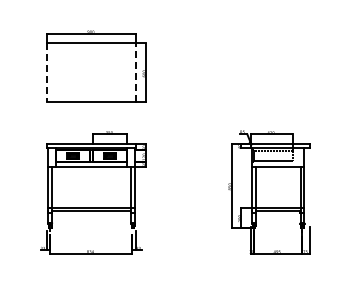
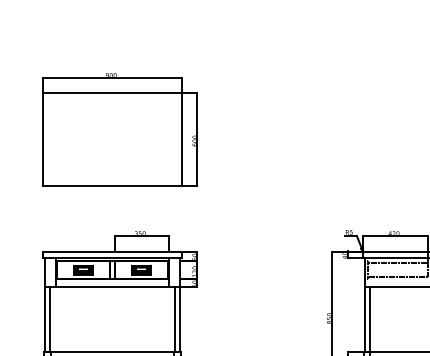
line: (135, 72) -> (181, 138), dashed -> solid
line: (47, 73) -> (43, 140), dashed -> solid

